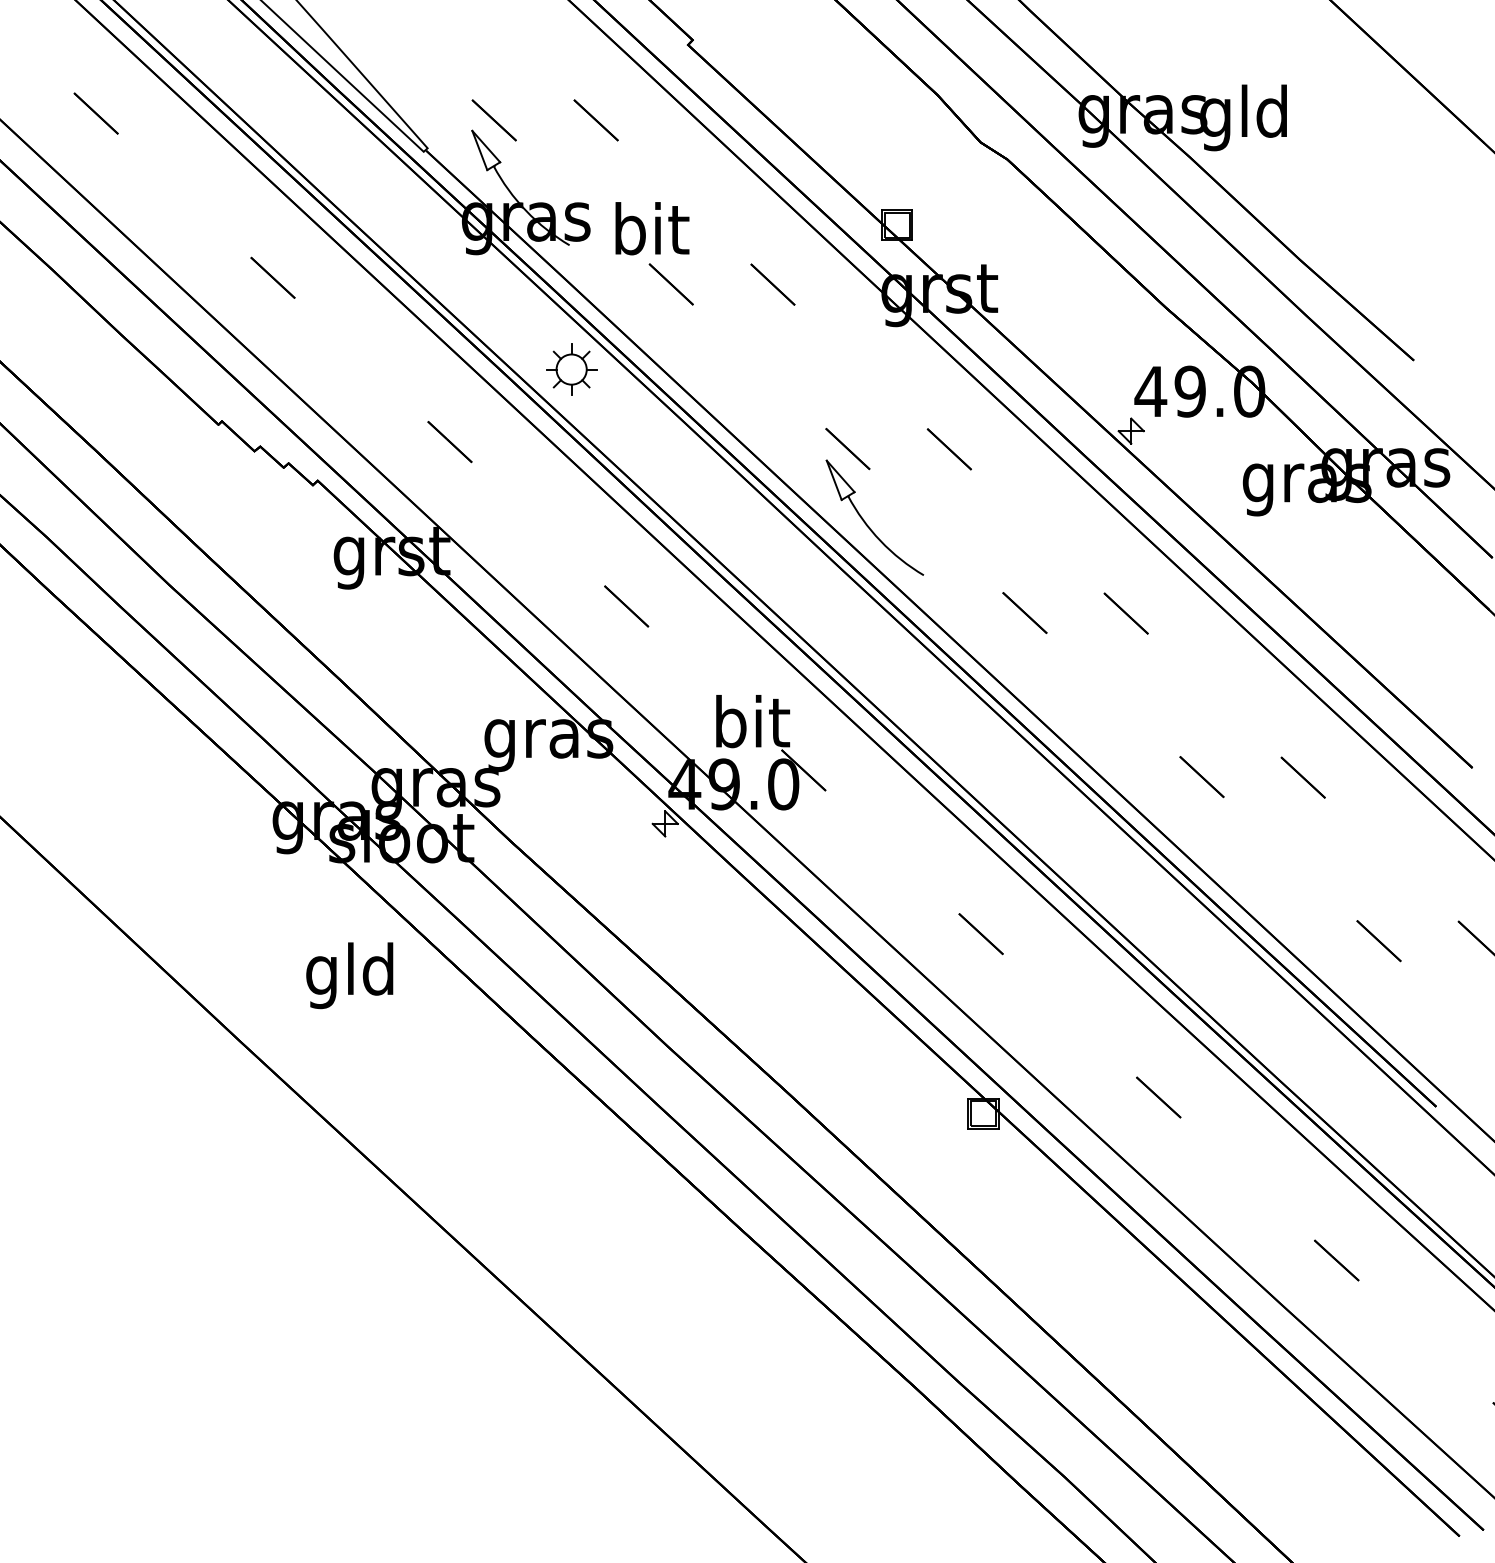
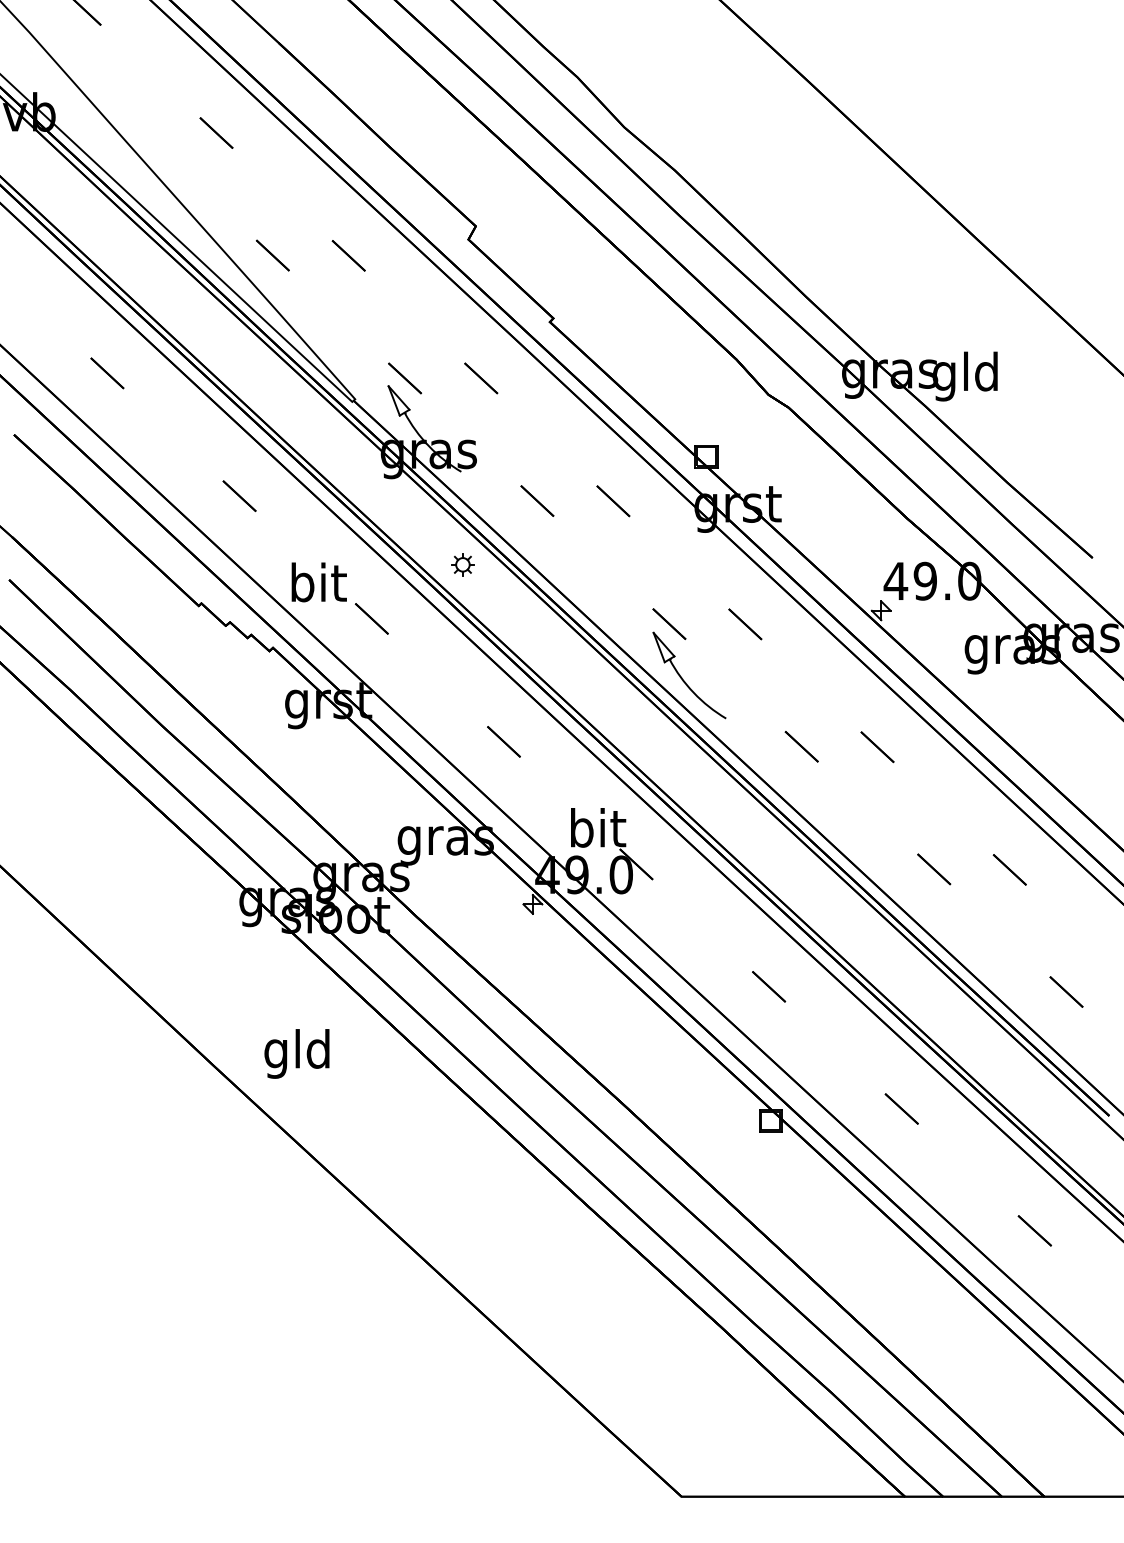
text: (651, 228) -> (318, 582), moved
part: (571, 369) -> (462, 564), size x0.6
text: (349, 975) -> (296, 1053), moved

